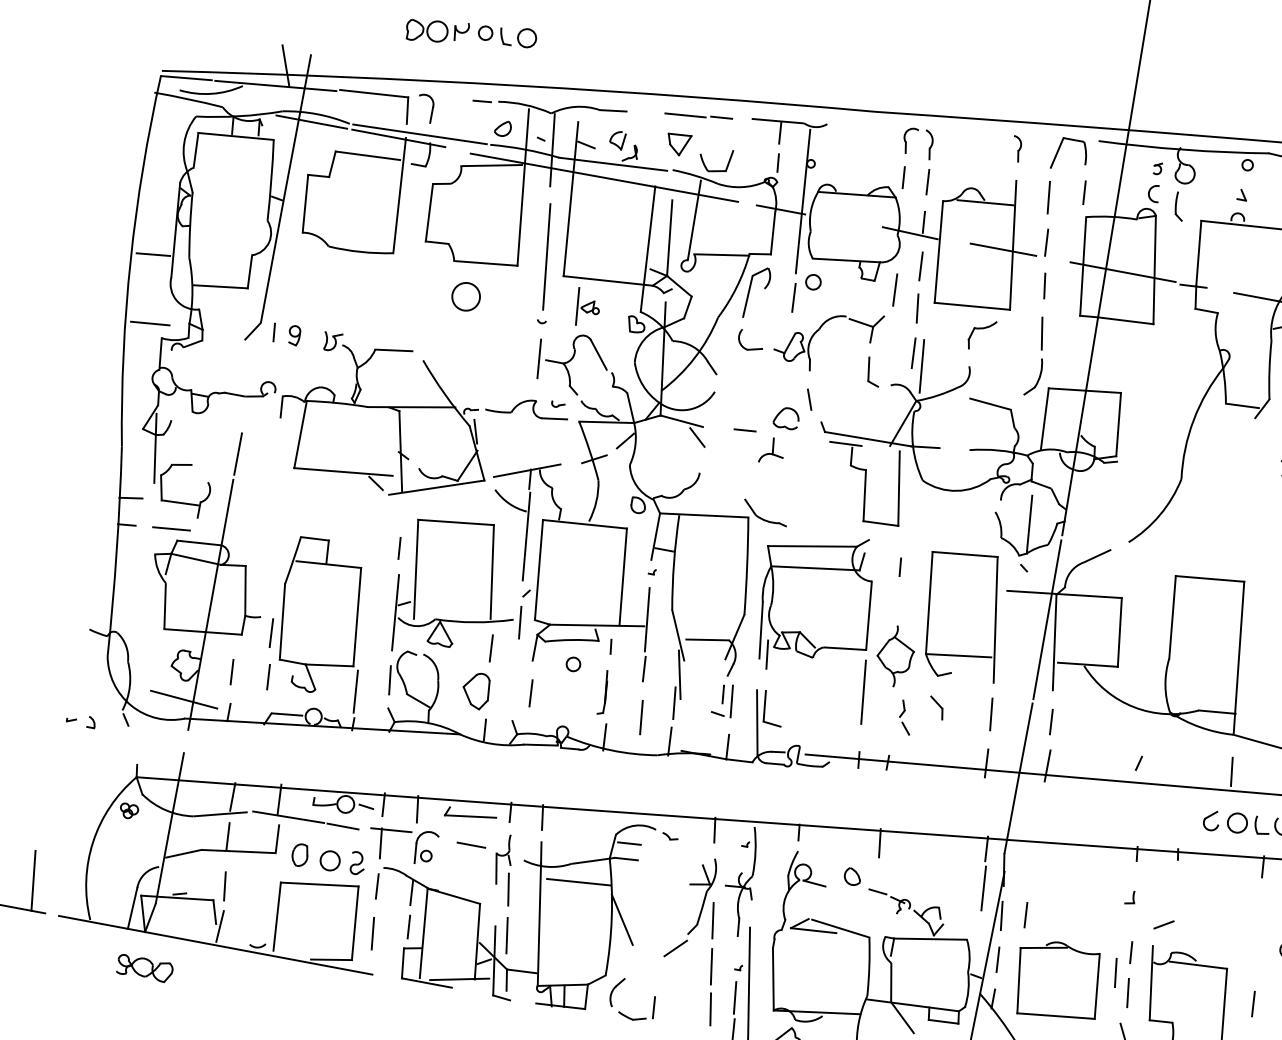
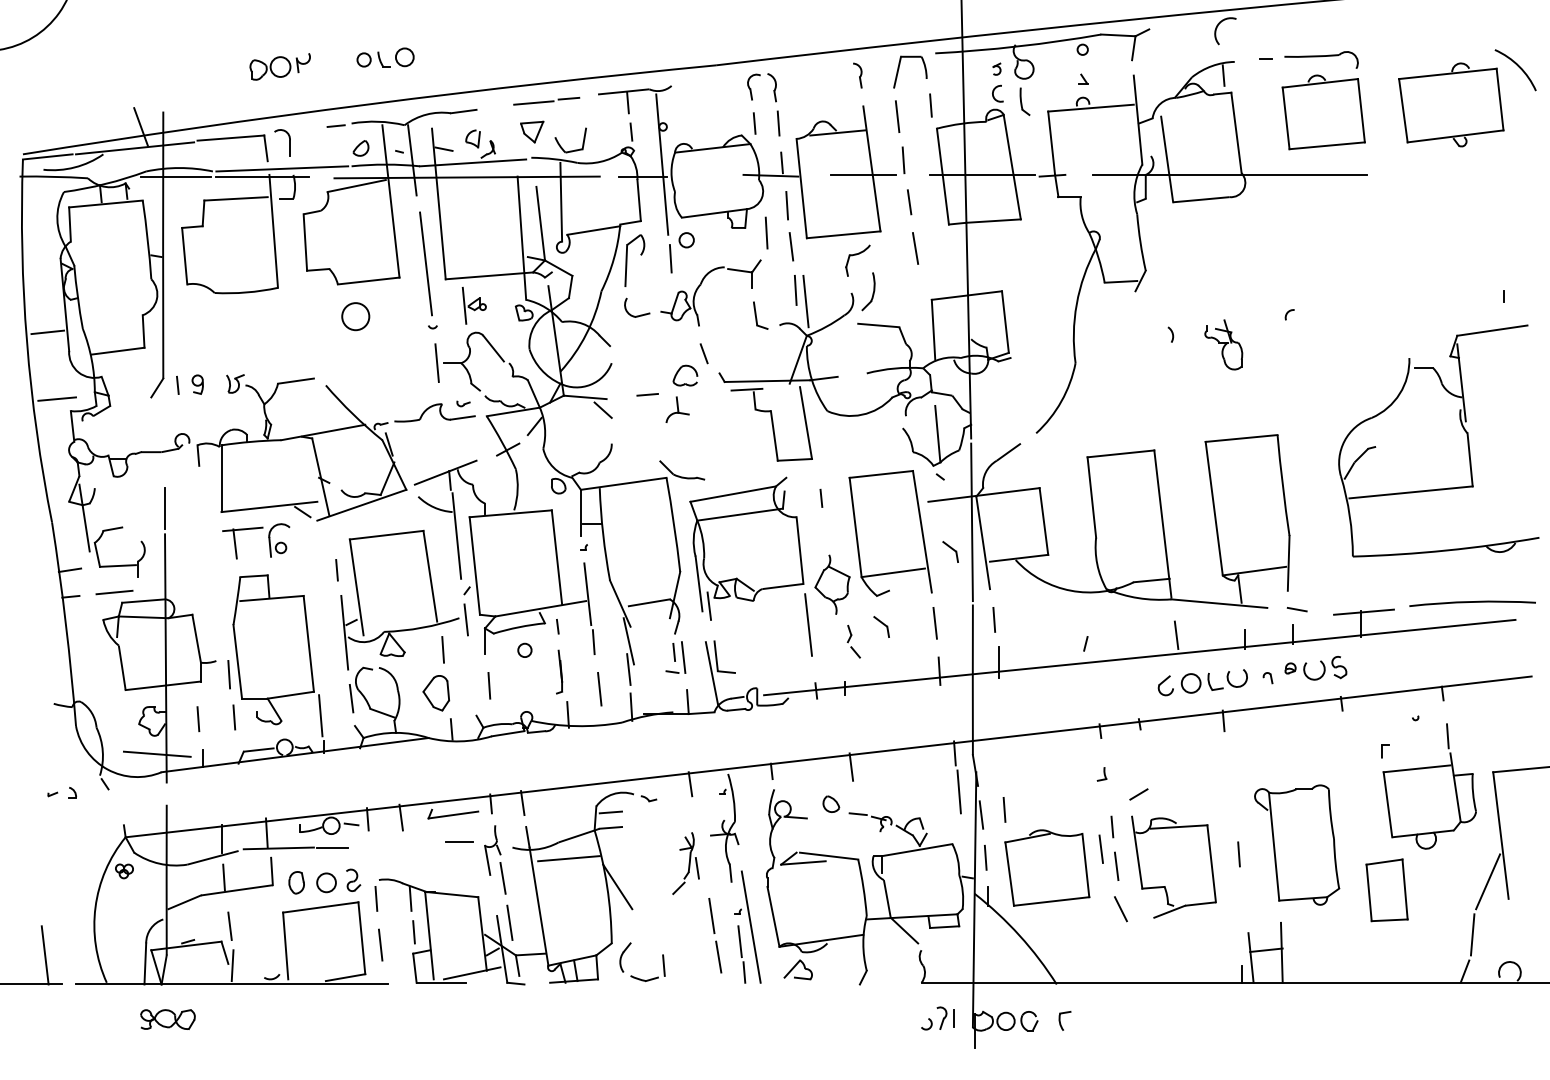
part: (507, 34) -> (385, 57), moved
part: (1033, 376) -> (868, 291), moved
part: (1020, 645) -> (950, 551), added
part: (405, 832) -> (256, 529), moved
part: (694, 908) -> (685, 863), size x0.6

